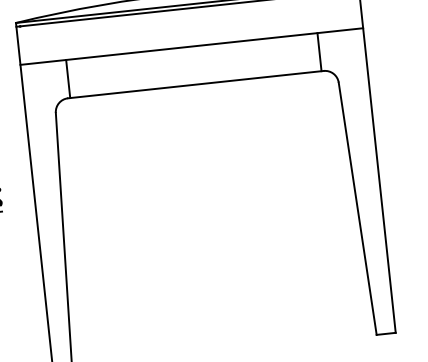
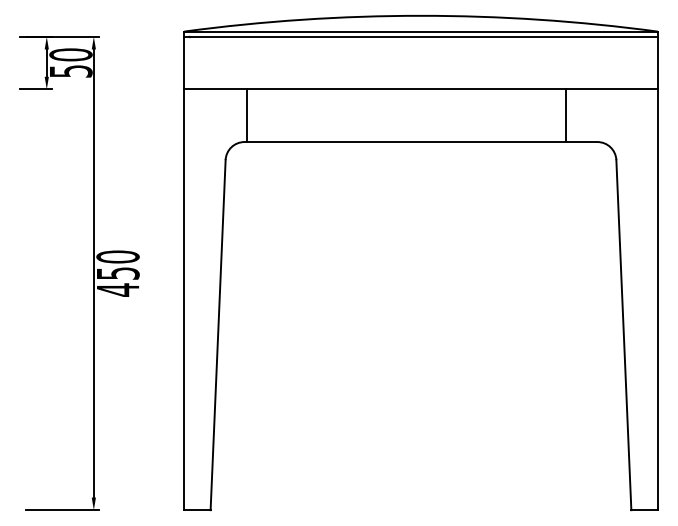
line: (319, 51) -> (565, 115), moved

